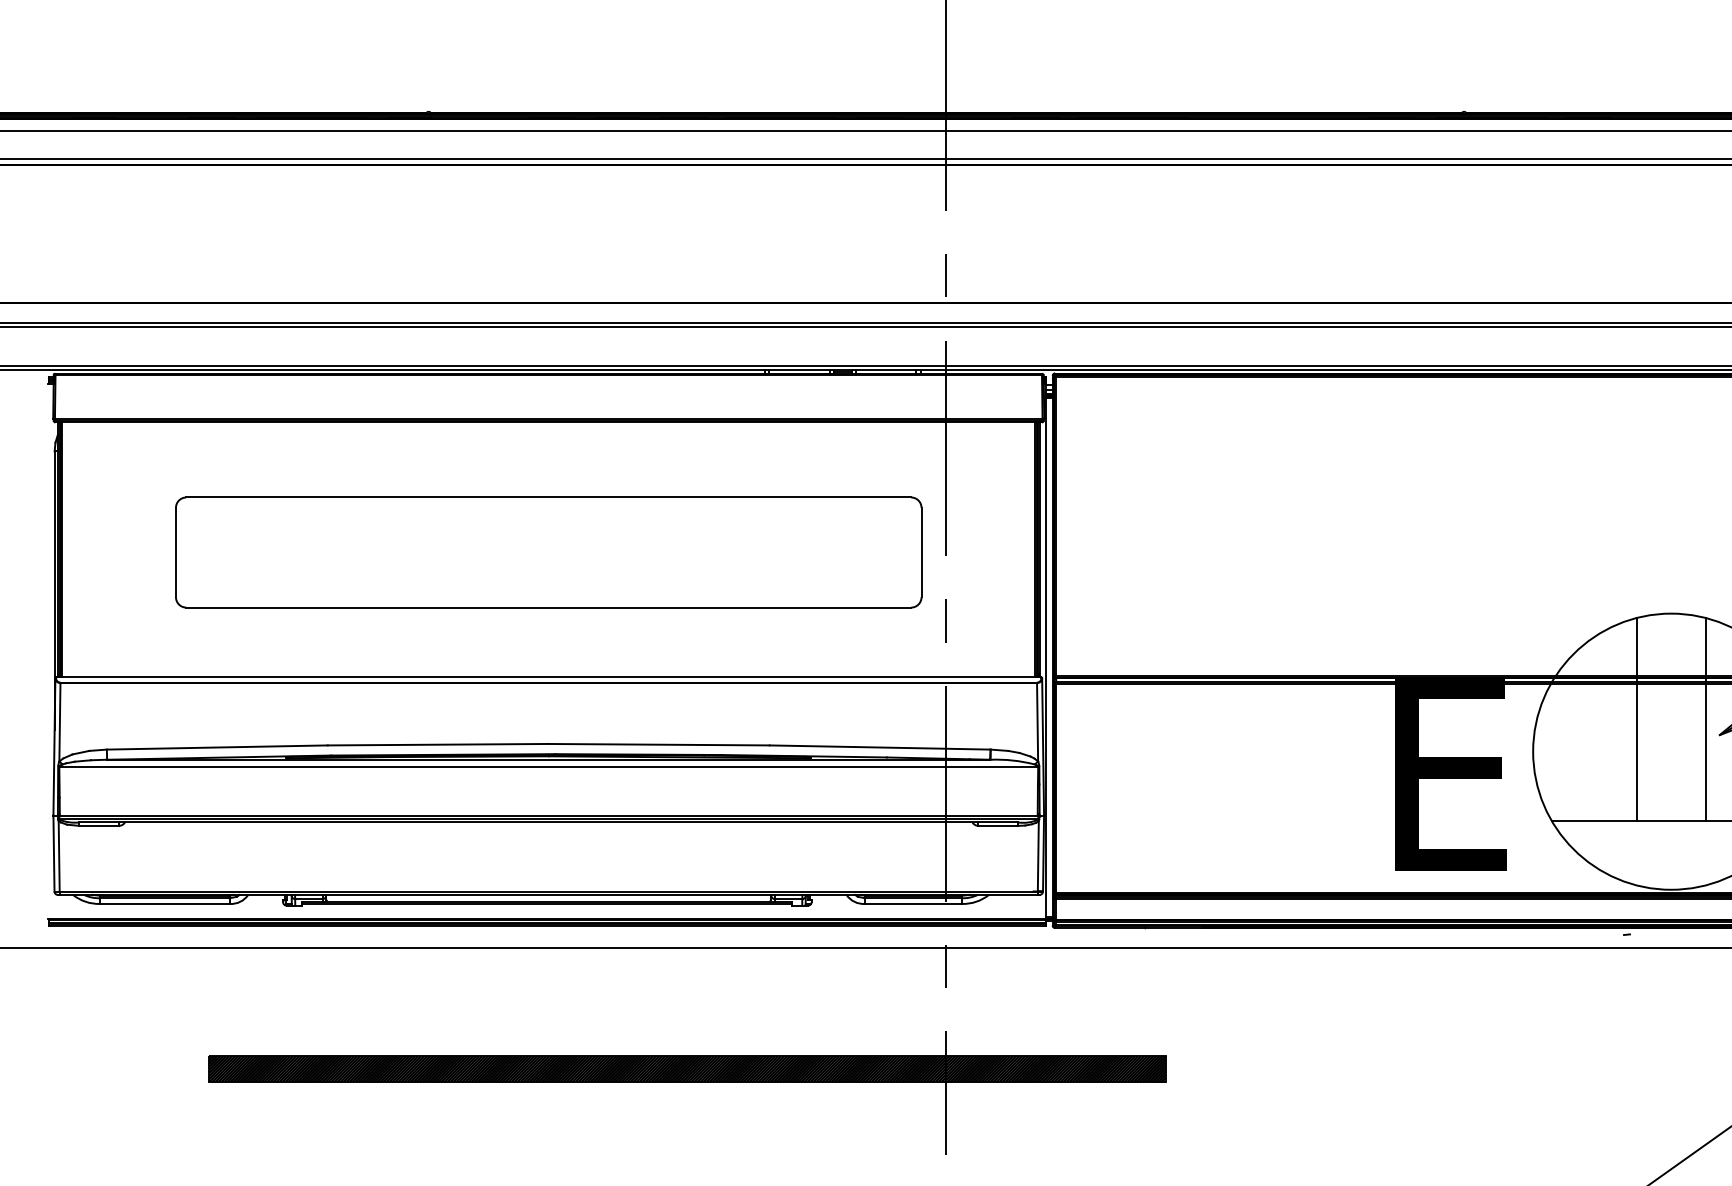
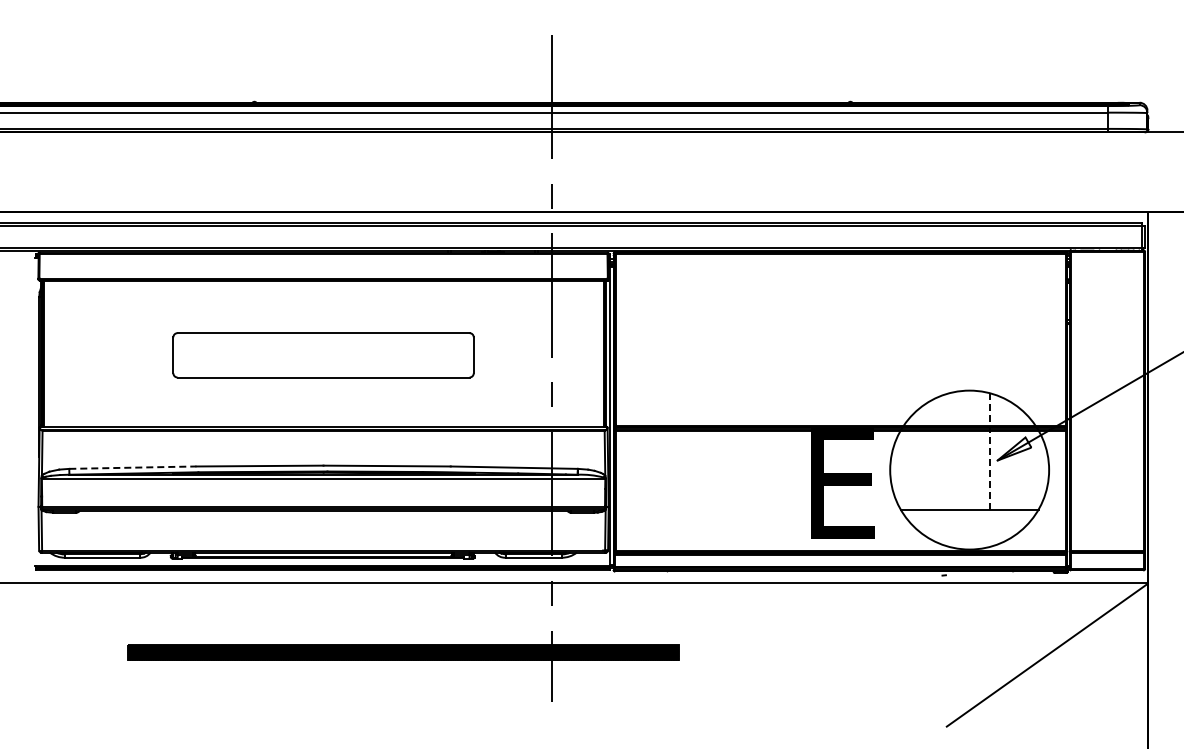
part: (548, 550) -> (323, 354), size x0.7
line: (1636, 719) -> (949, 451), removed
line: (1705, 719) -> (989, 451), solid -> dashed
line: (216, 747) -> (132, 467), solid -> dashed

